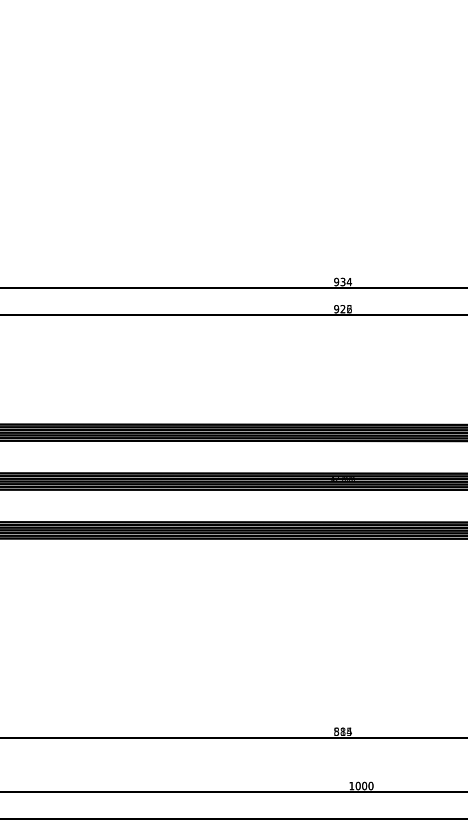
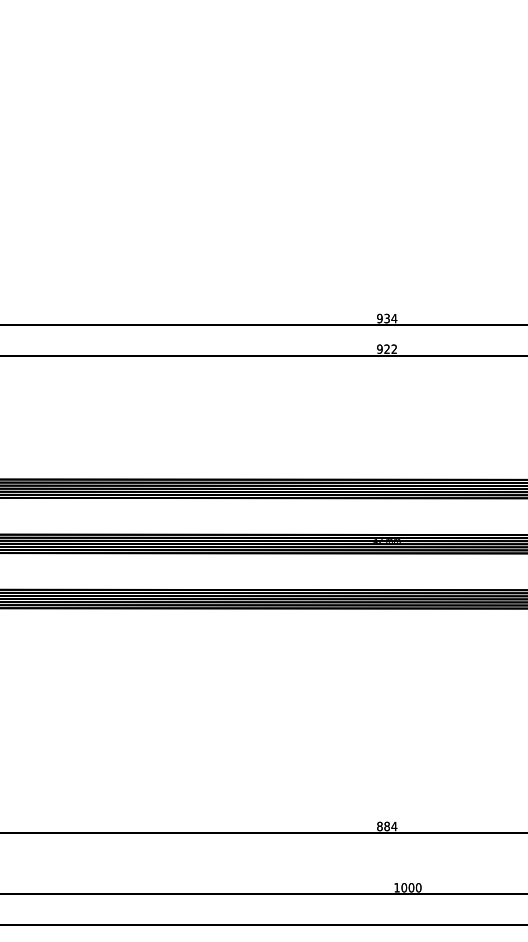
text: (349, 308) -> (394, 348), 926 -> 922
text: (343, 731) -> (387, 826), 515 -> 884

